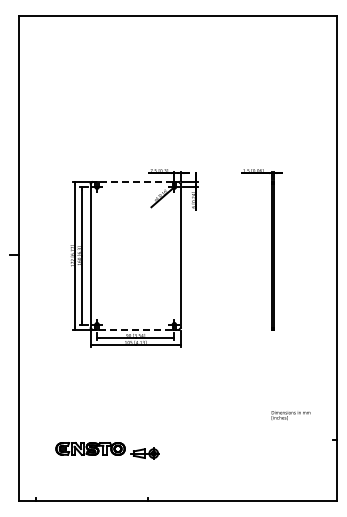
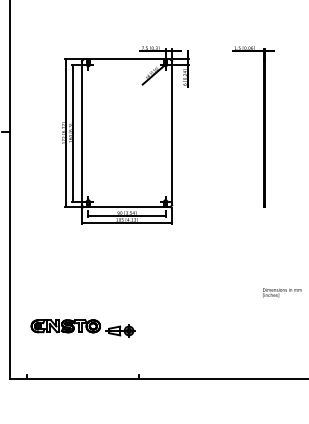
line: (135, 182) -> (126, 59), dashed -> solid
line: (135, 329) -> (126, 206), dashed -> solid
part: (107, 450) -> (82, 327), moved

